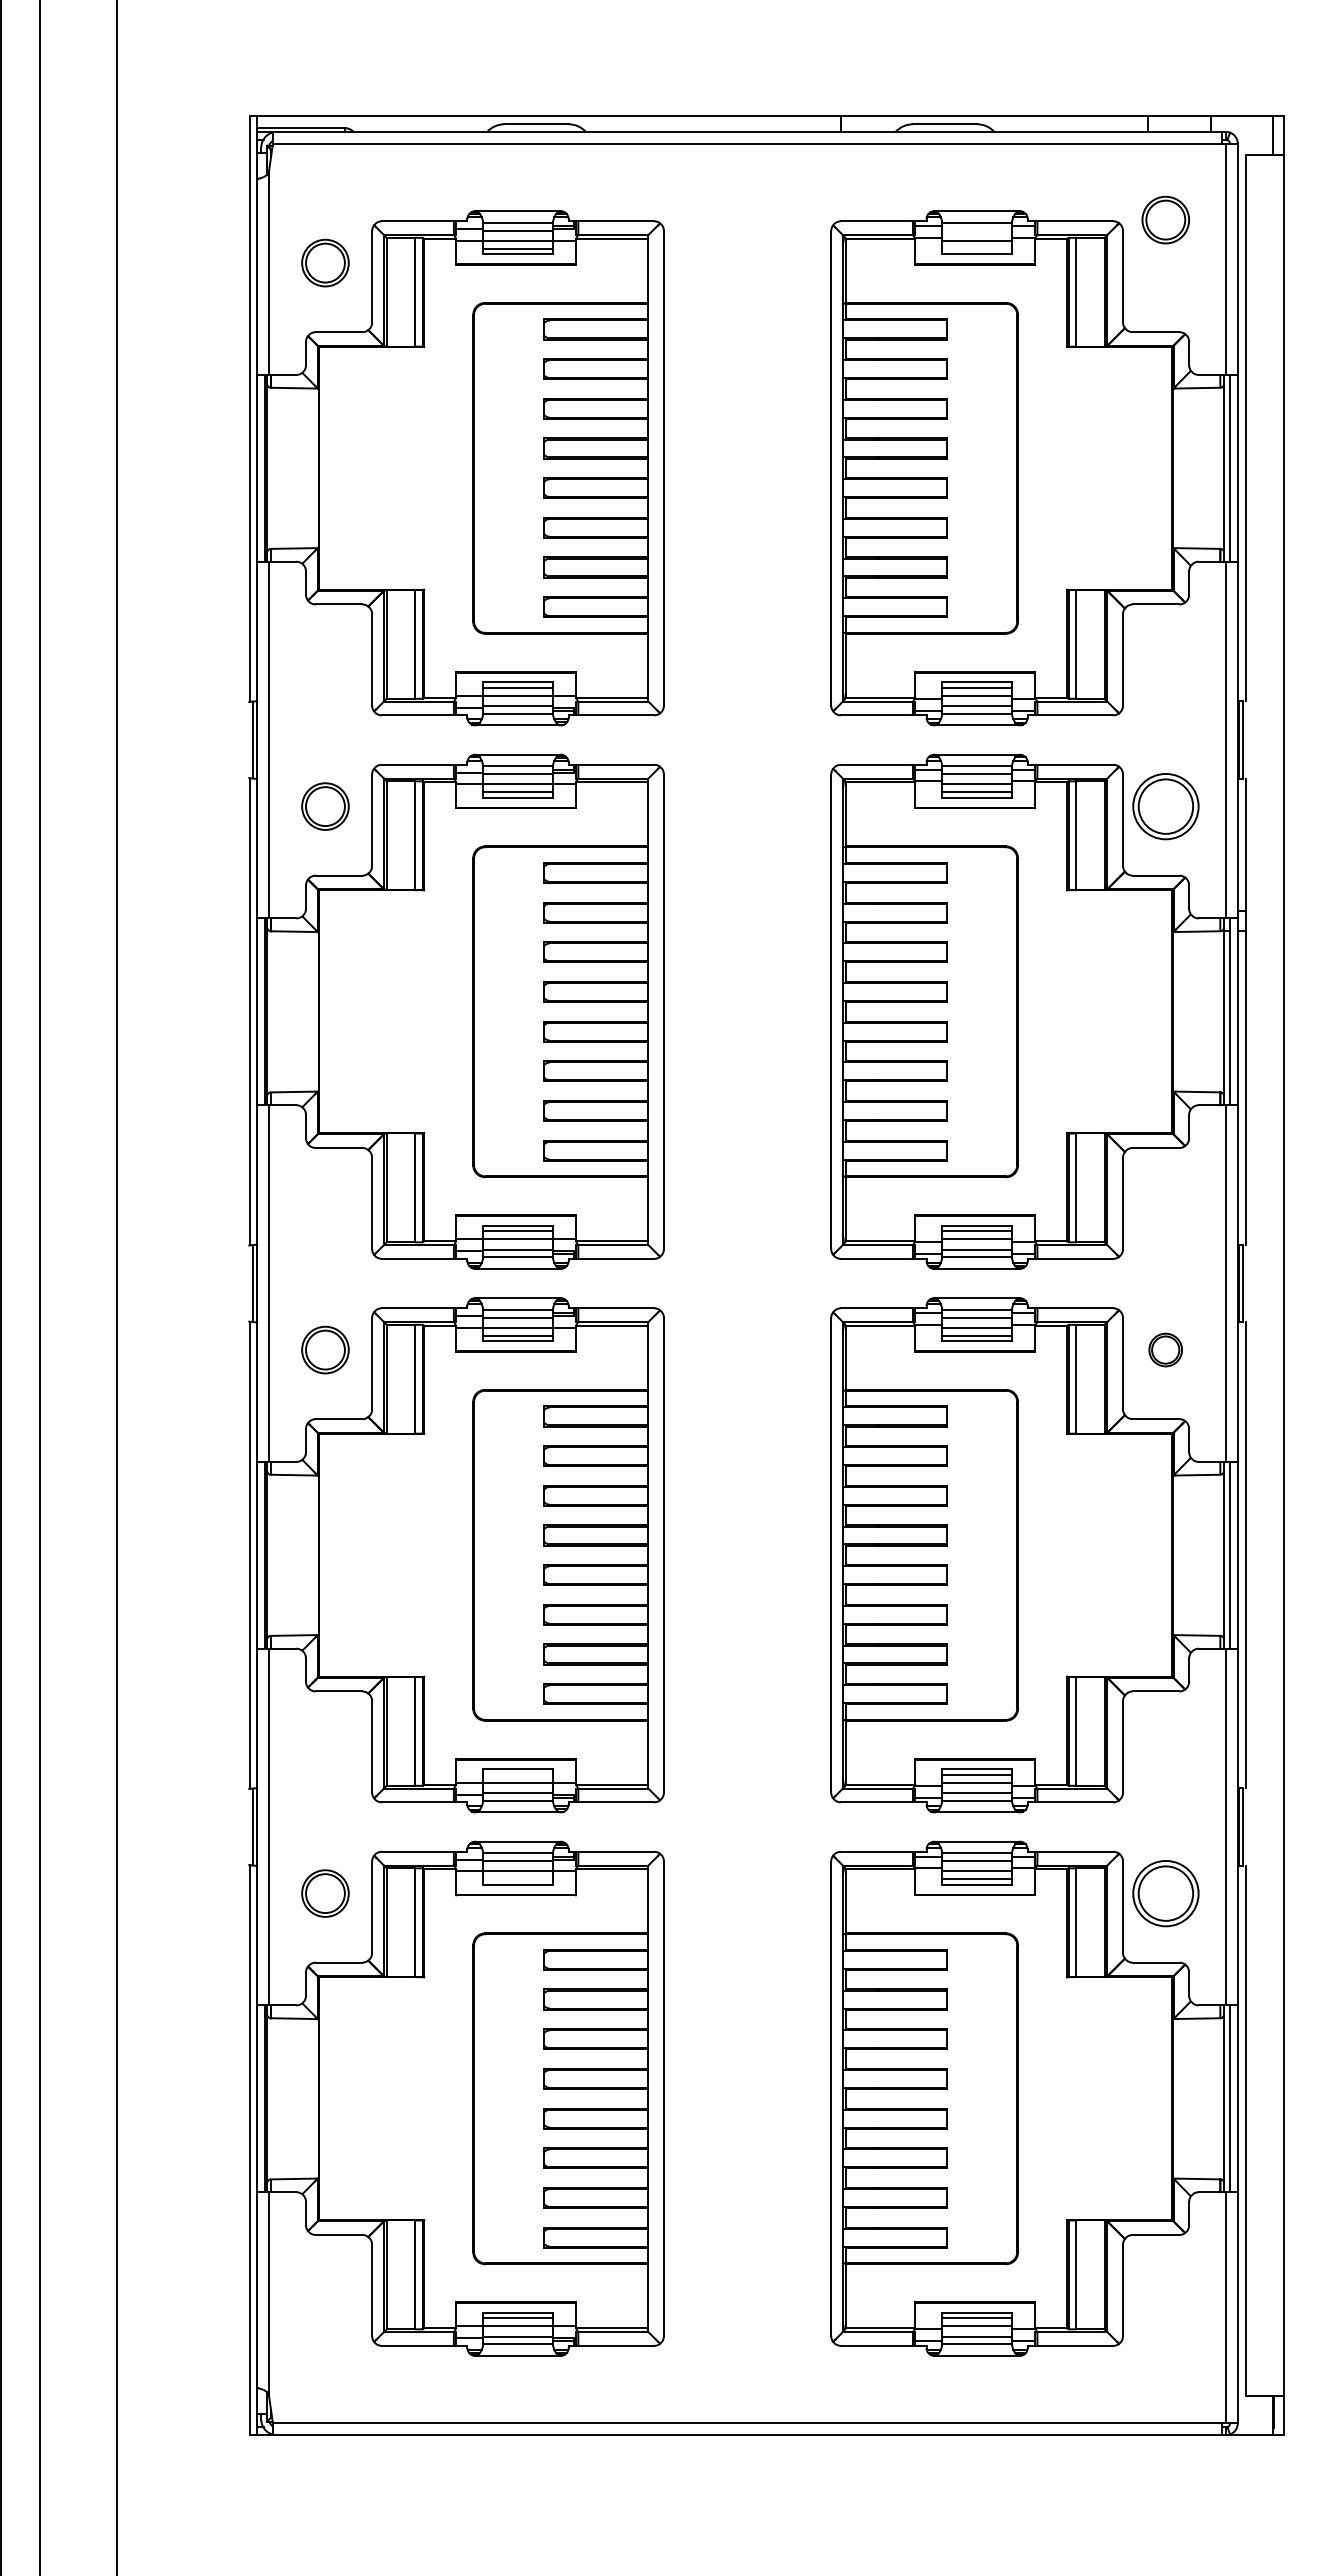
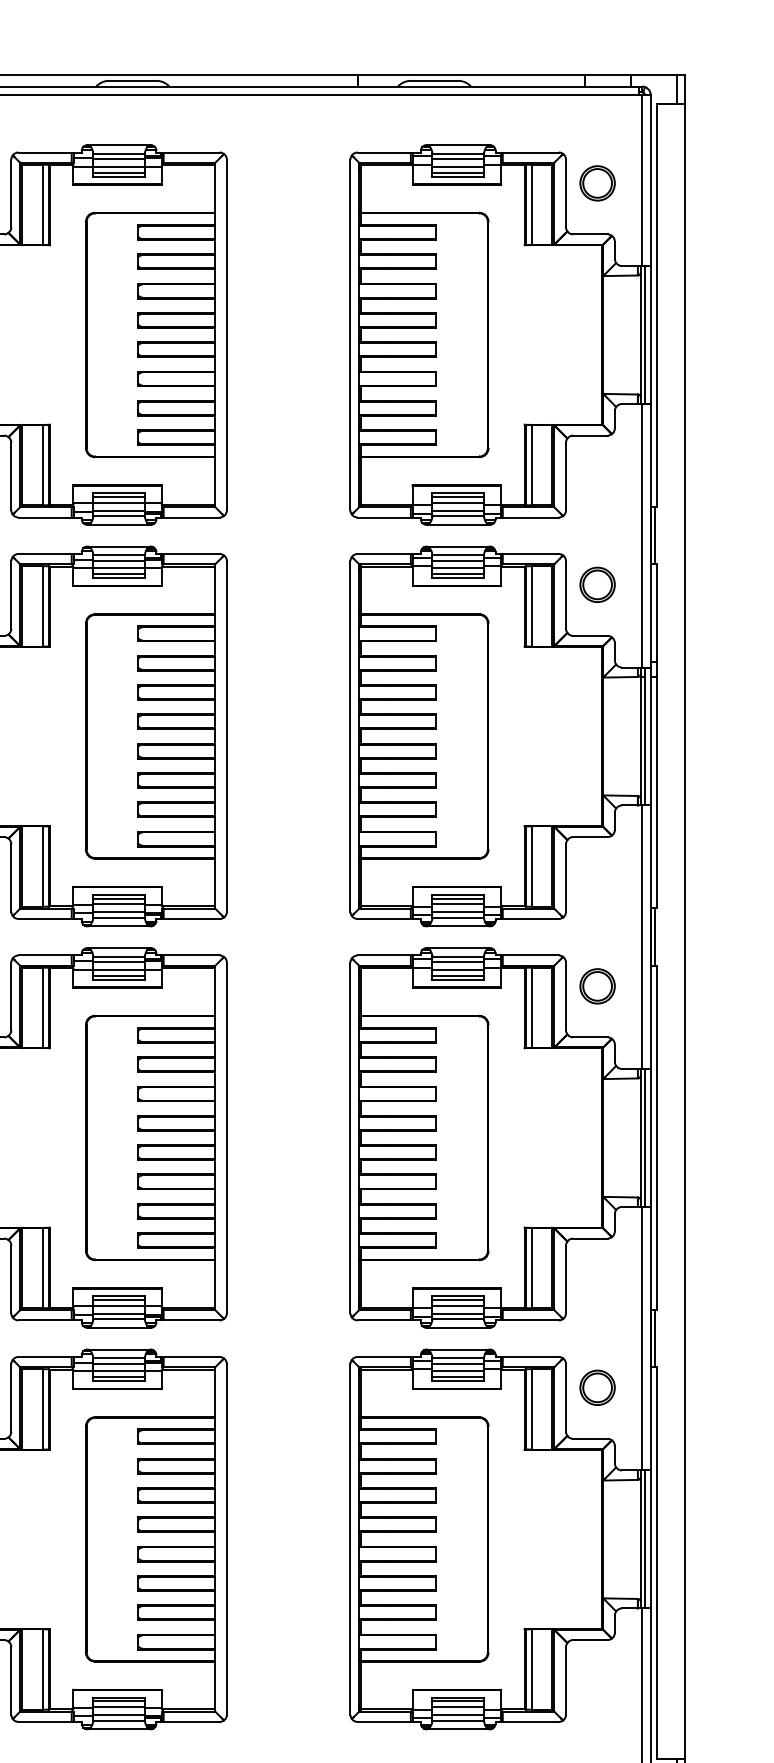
part: (1165, 219) -> (597, 182), moved
line: (977, 230) -> (458, 159), added
line: (977, 248) -> (458, 172), added
part: (1165, 806) -> (597, 584), size x0.71
part: (1165, 1349) -> (597, 985), size x1.43
line: (518, 1774) -> (119, 1299), added
line: (518, 1879) -> (119, 1377), added
part: (1165, 1893) -> (597, 1387), size x0.71

